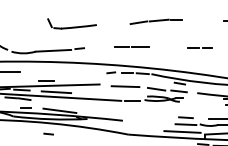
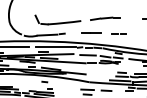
part: (71, 23) -> (57, 19), size x1.67
line: (199, 47) -> (118, 33), moved
line: (67, 72) -> (55, 47), added

